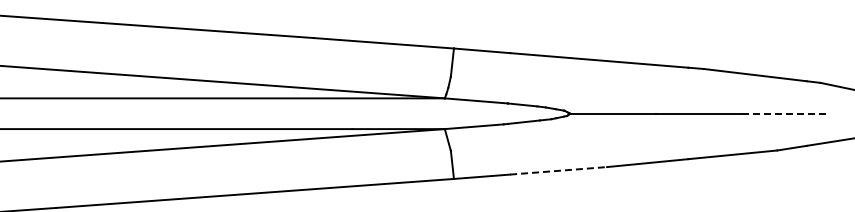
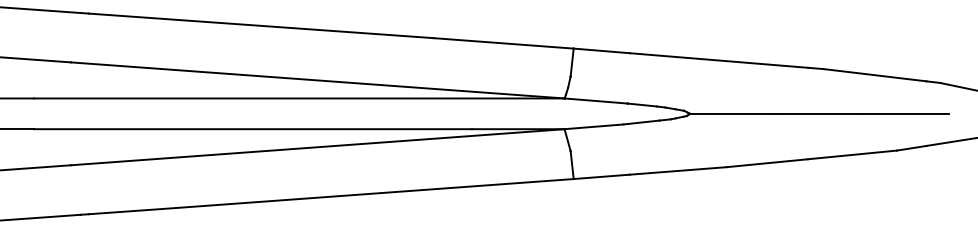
line: (785, 113) -> (905, 113), dashed -> solid
line: (558, 170) -> (678, 170), dashed -> solid

